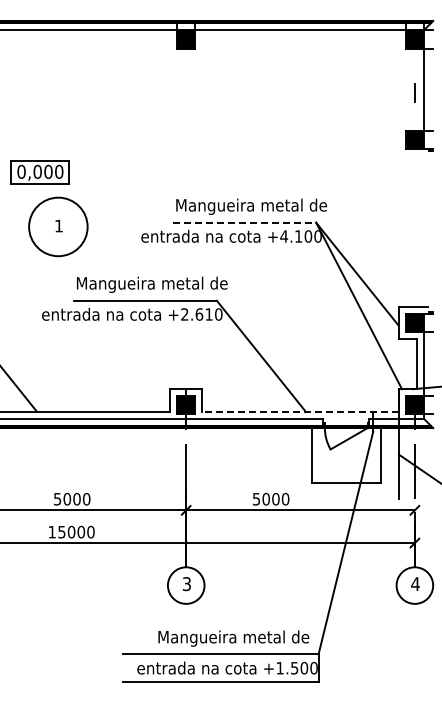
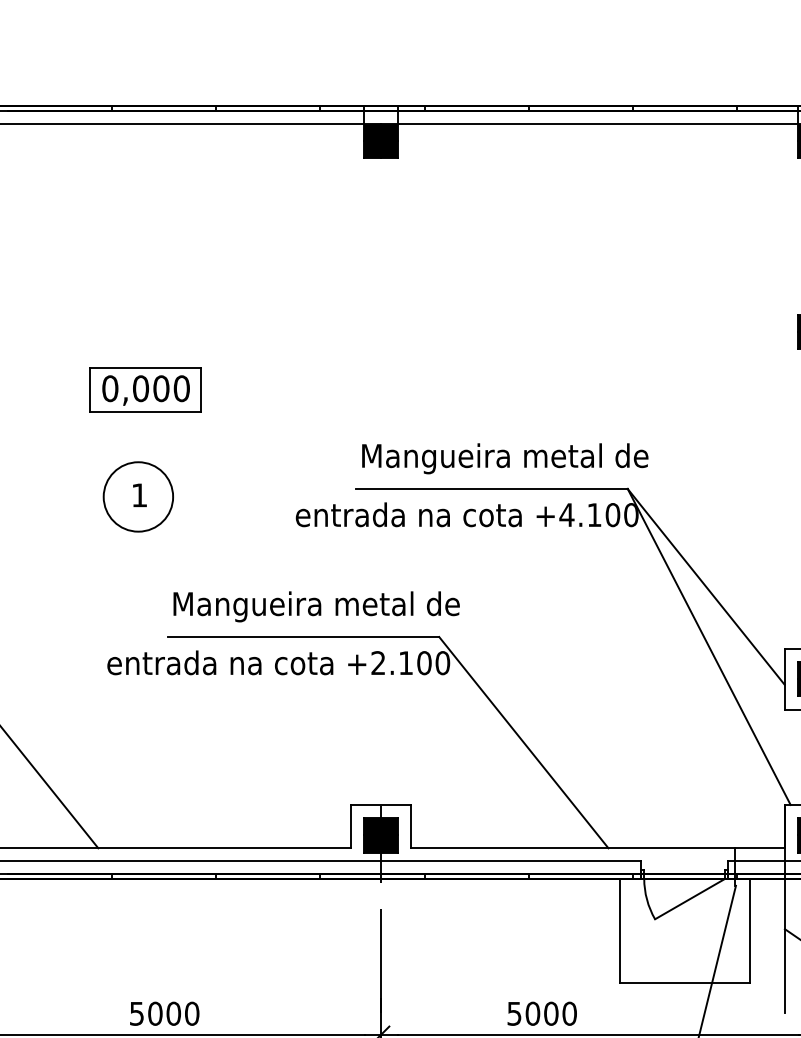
part: (39, 172) -> (144, 389), moved
line: (244, 222) -> (491, 488), dashed -> solid
circle: (58, 226) -> (138, 496), size x0.62
text: (203, 314) -> (413, 663), +2.610 -> +2.100
line: (300, 412) -> (597, 849), dashed -> solid

